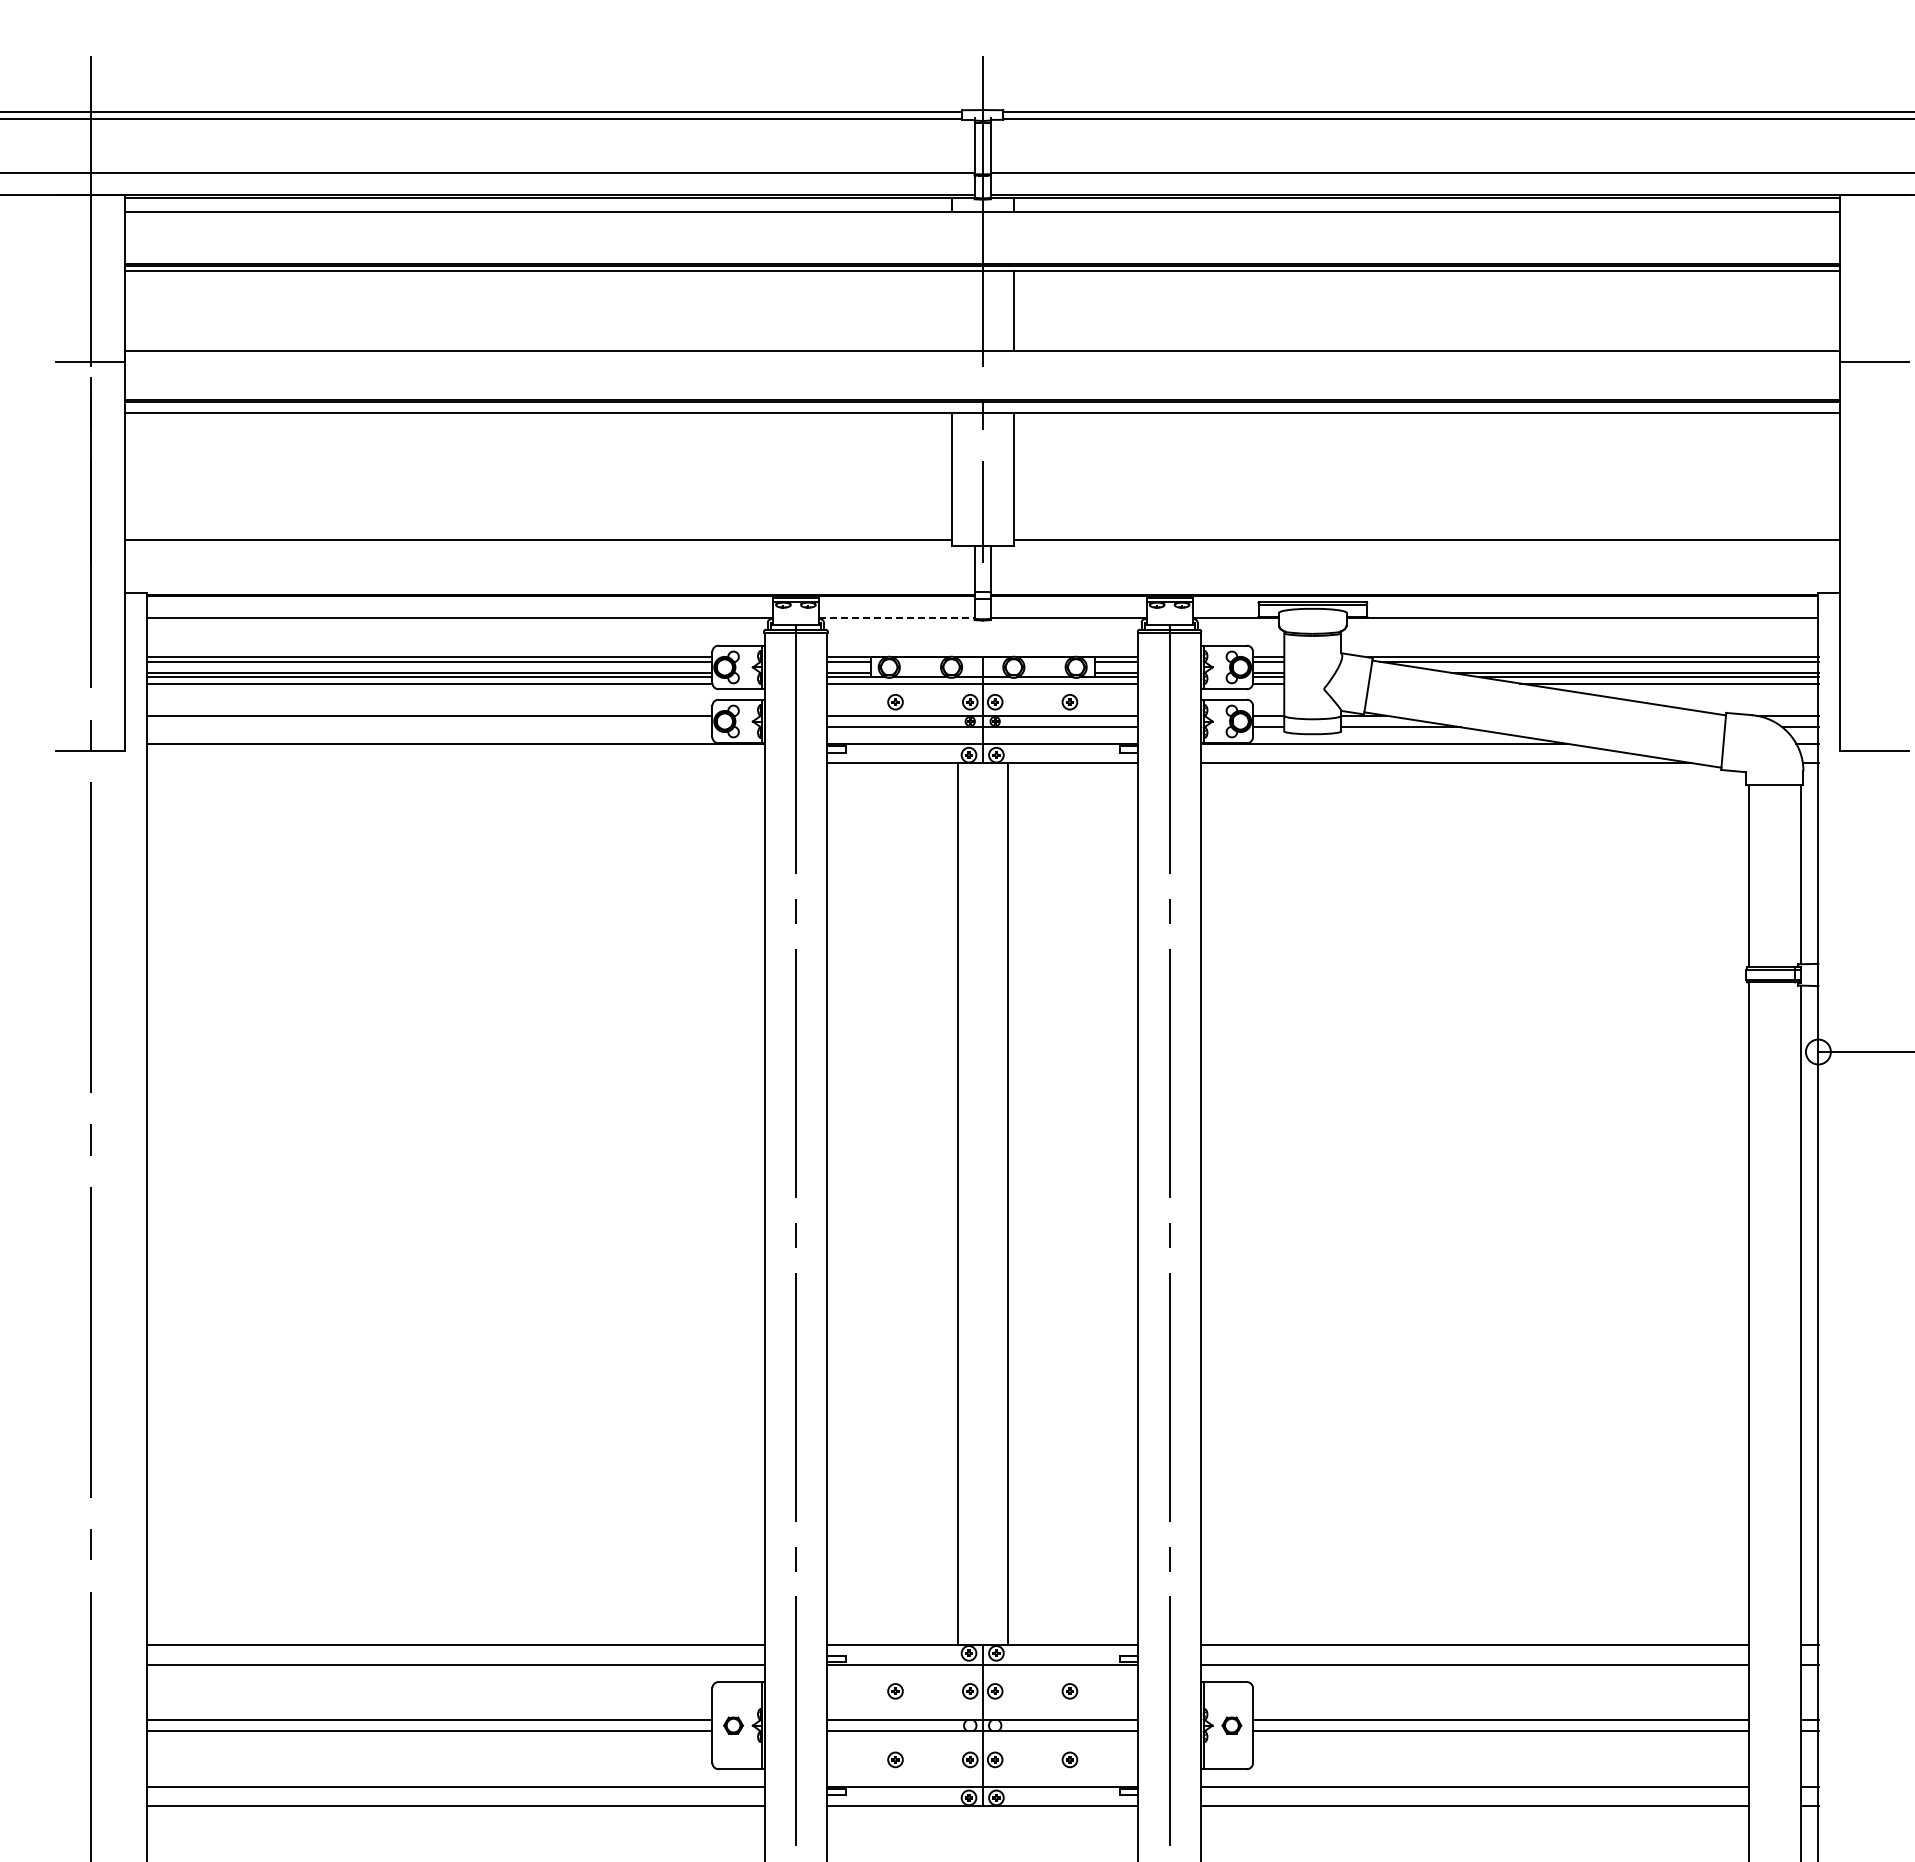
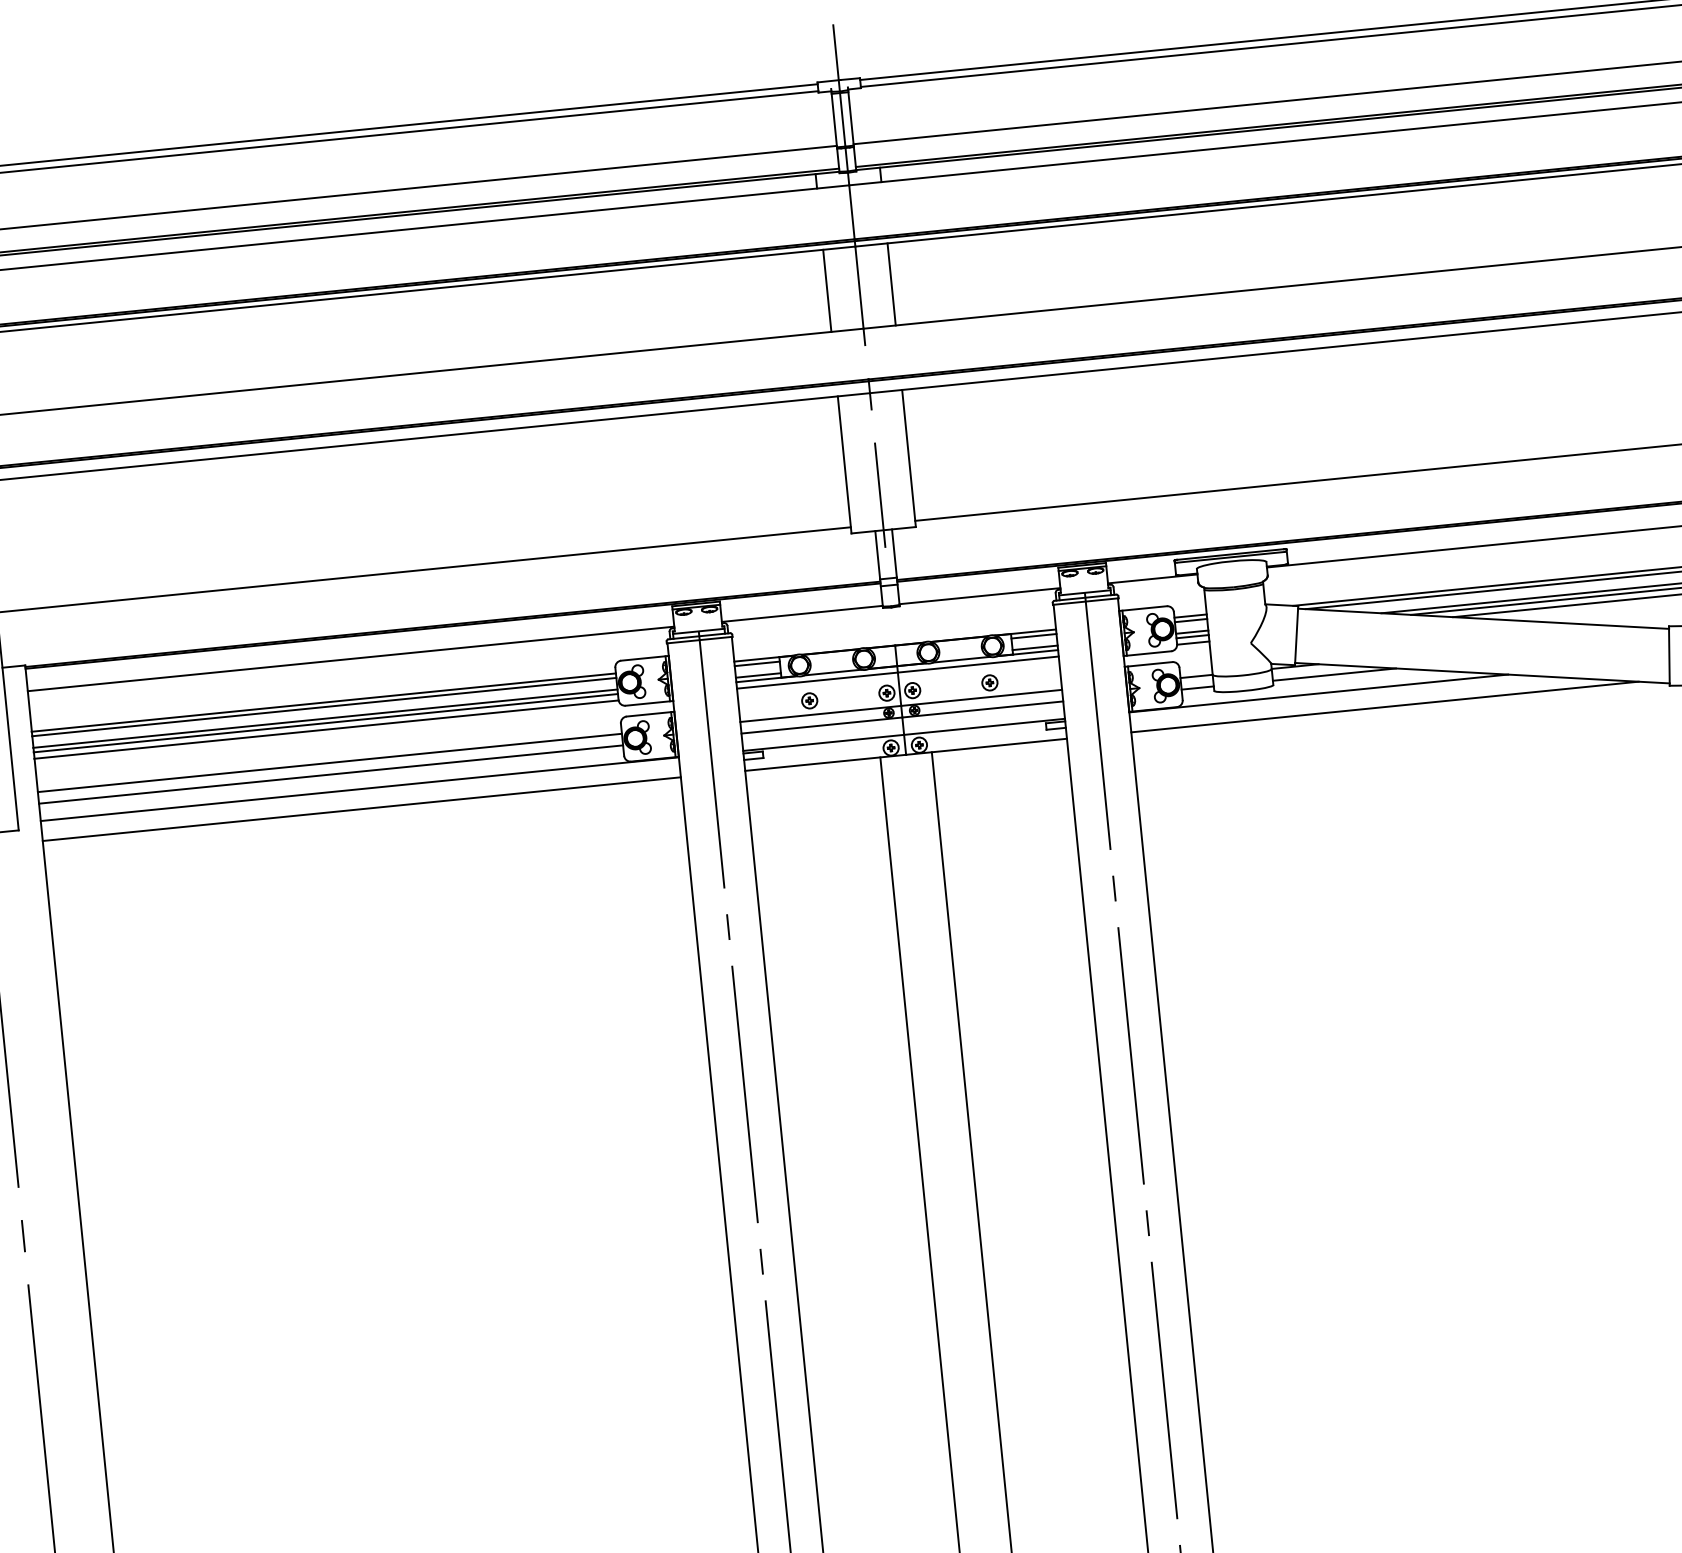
line: (951, 310) -> (827, 290), added
line: (896, 618) -> (802, 614), dashed -> solid
line: (429, 727) -> (330, 775), added
line: (455, 763) -> (361, 809), added

